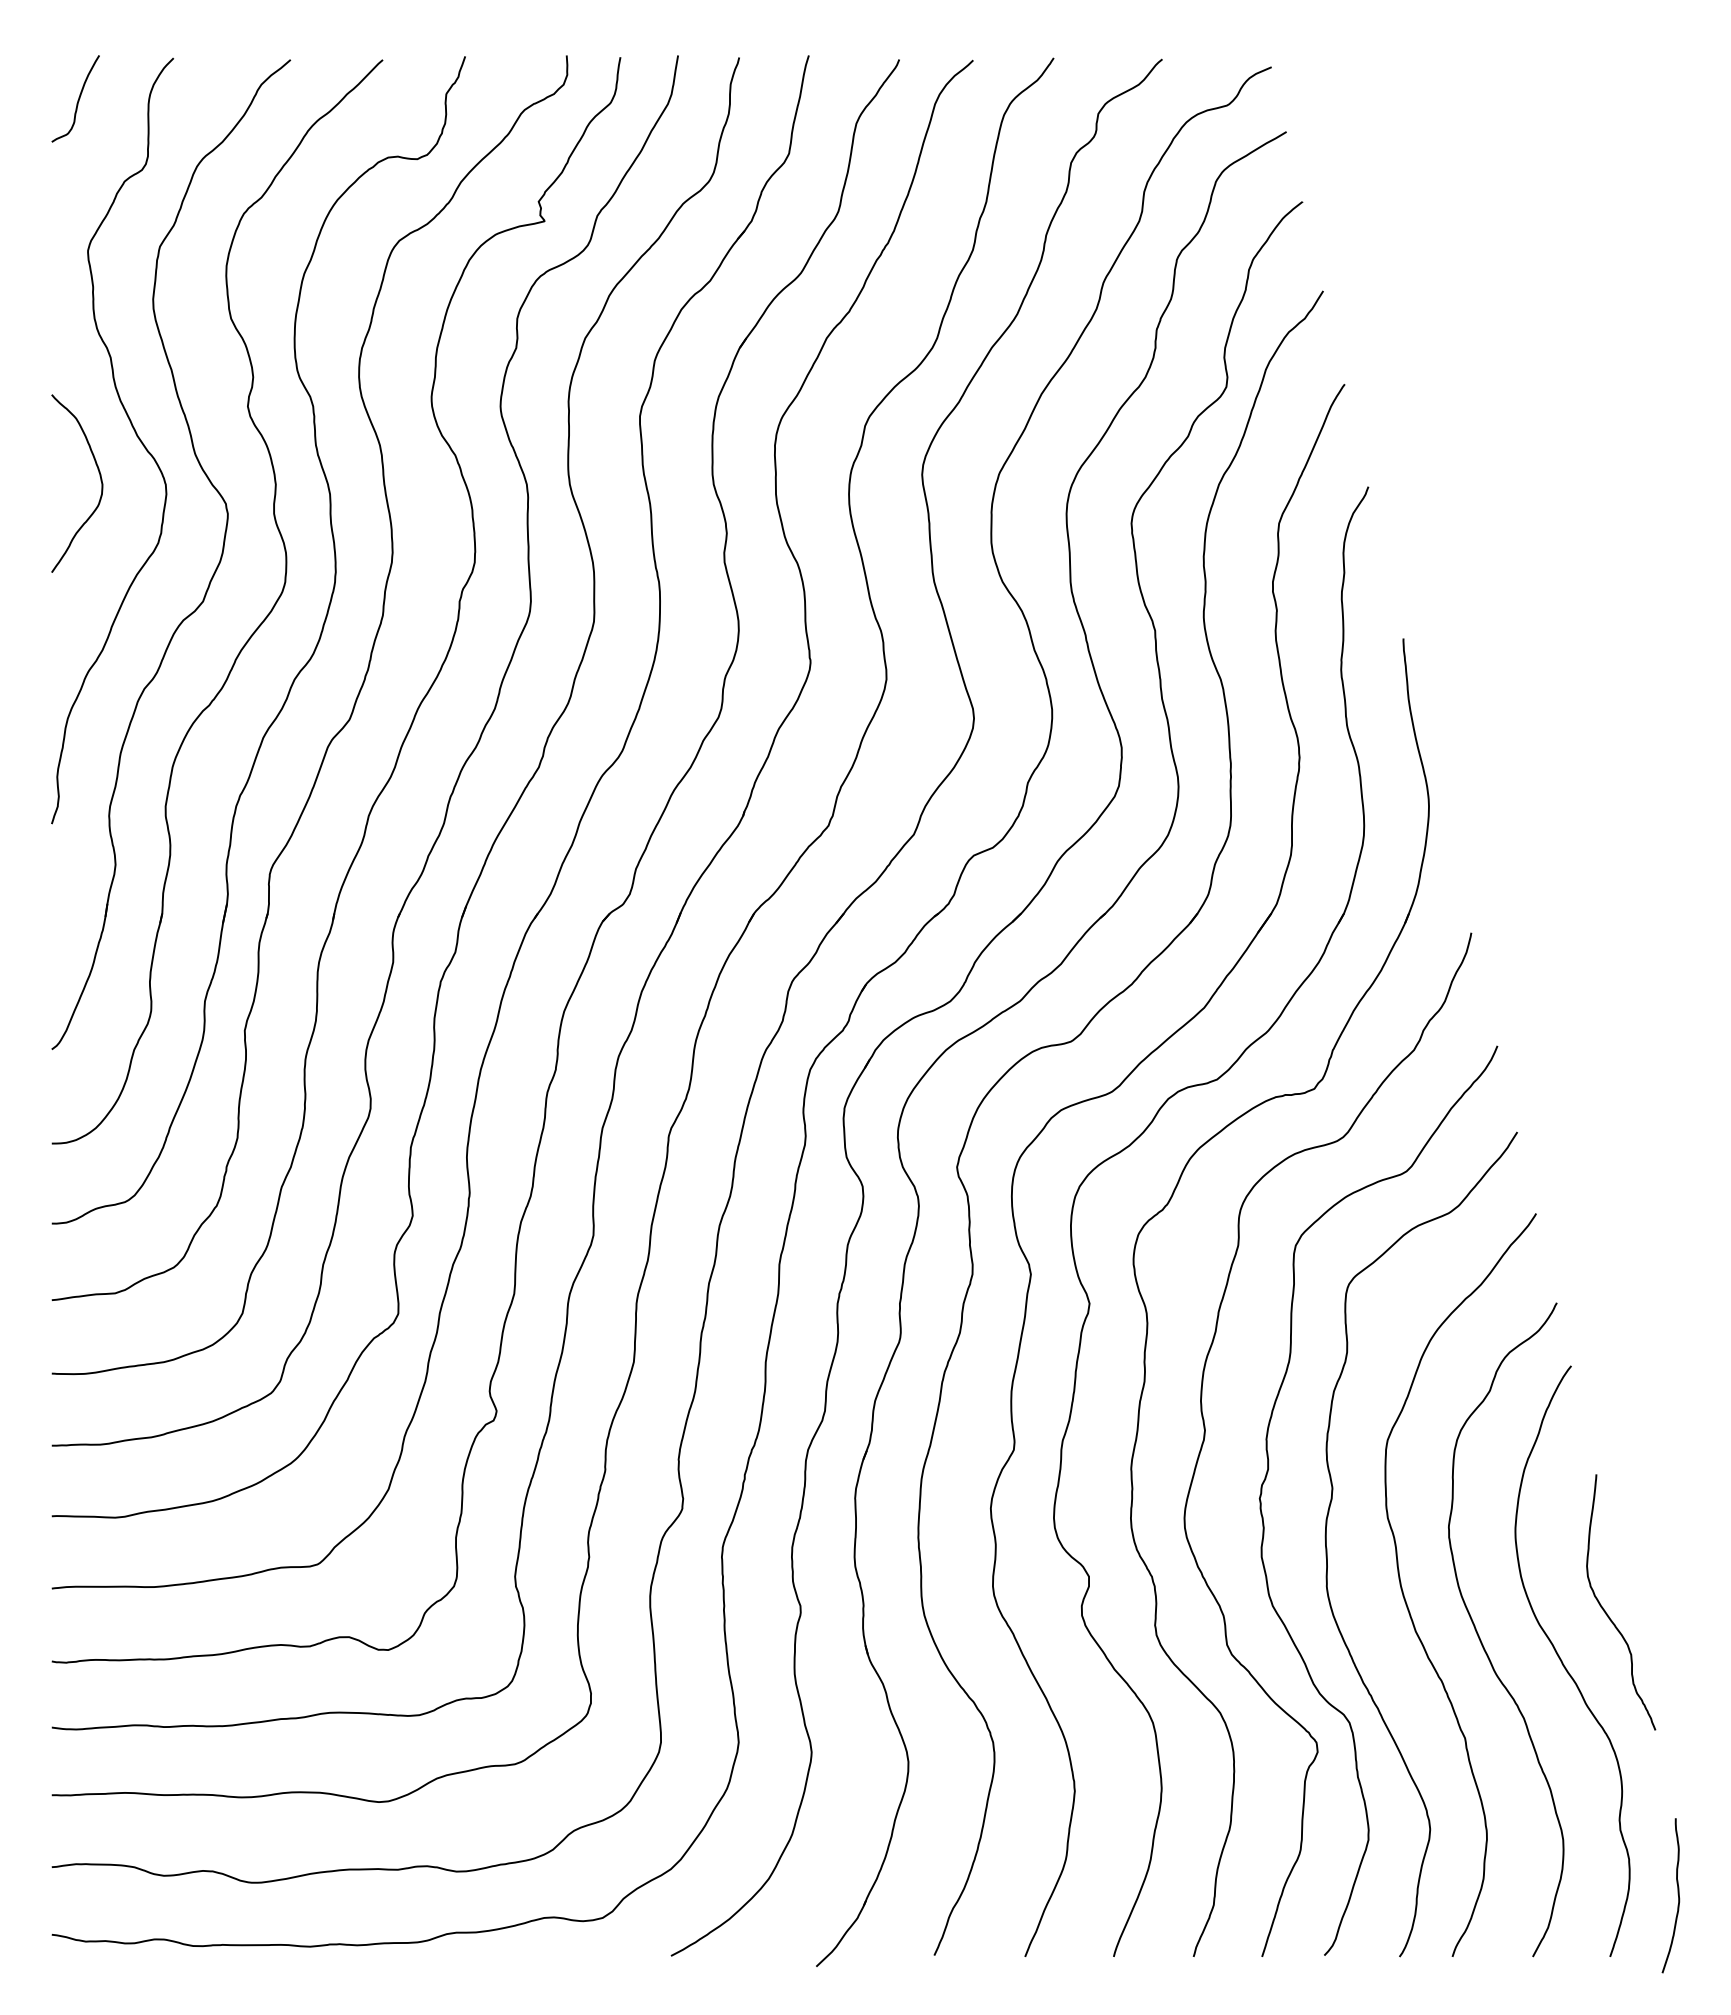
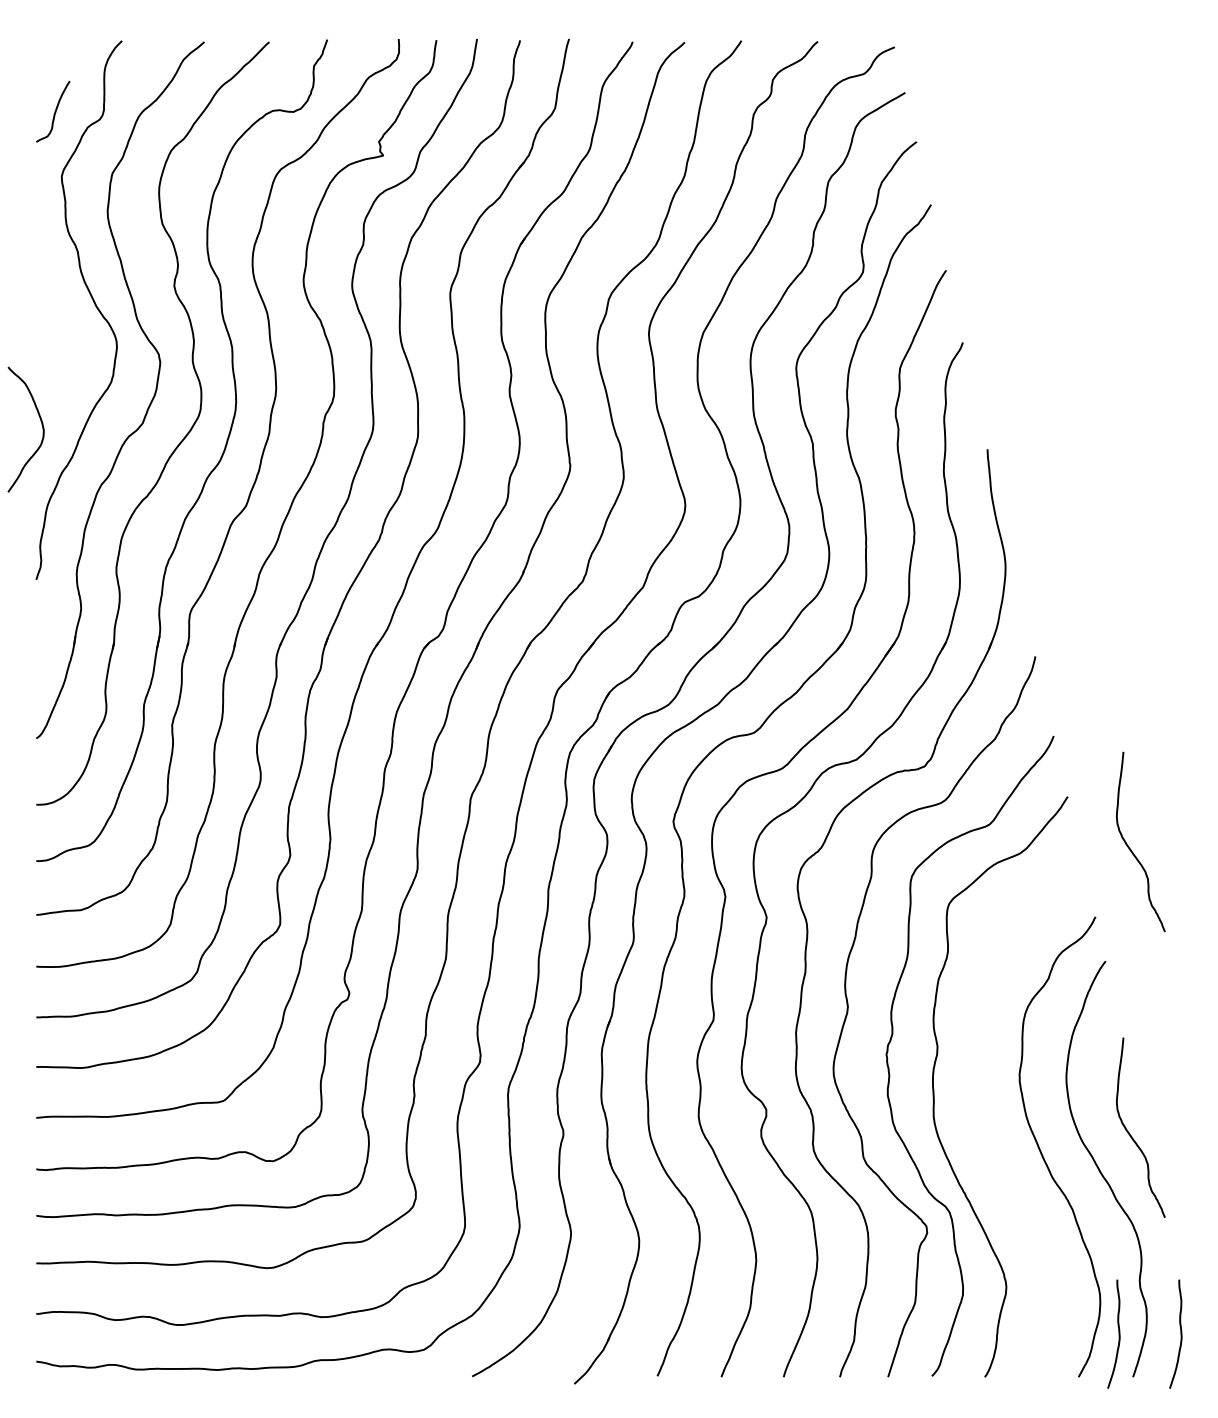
curve: (77, 100) -> (54, 112), moved
curve: (99, 476) -> (41, 424), moved
curve: (1607, 1207) -> (1131, 849), added
curve: (1407, 1603) -> (990, 1128), removed
curve: (1589, 1894) -> (1118, 1333), added

